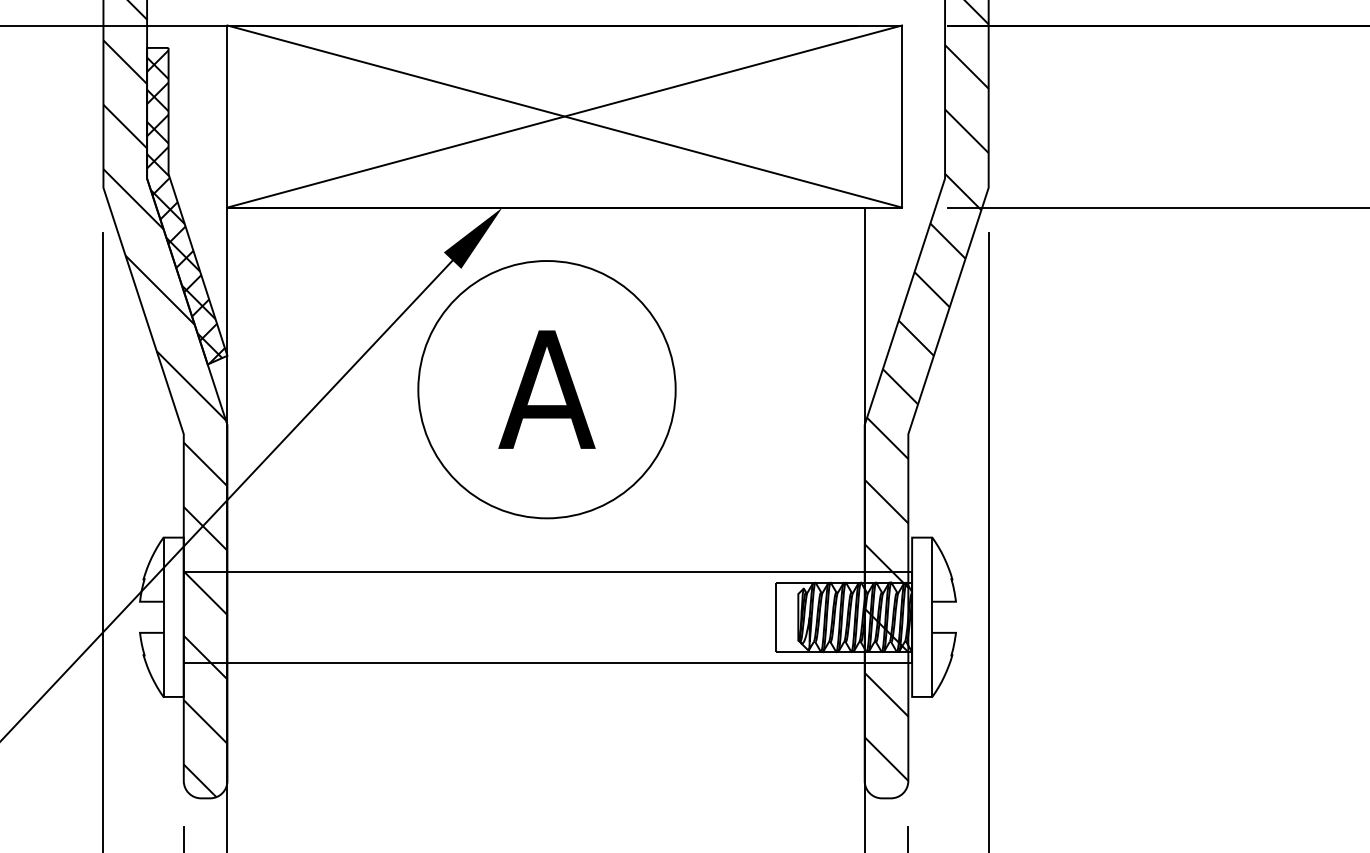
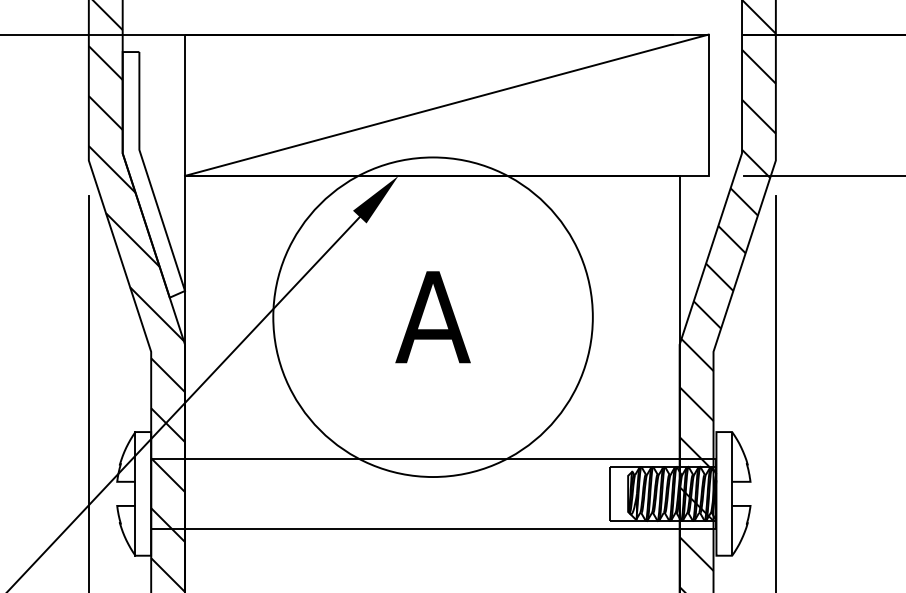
line: (564, 116) -> (446, 105), removed
hatch: (185, 206) -> (152, 175), removed
circle: (546, 389) -> (432, 317), size x1.6

